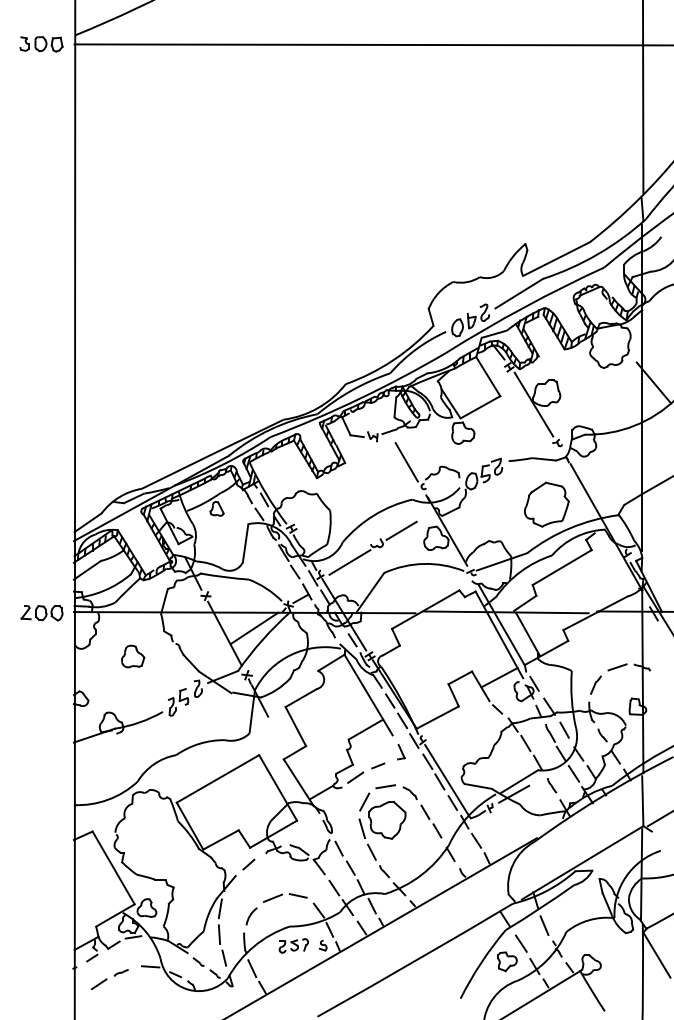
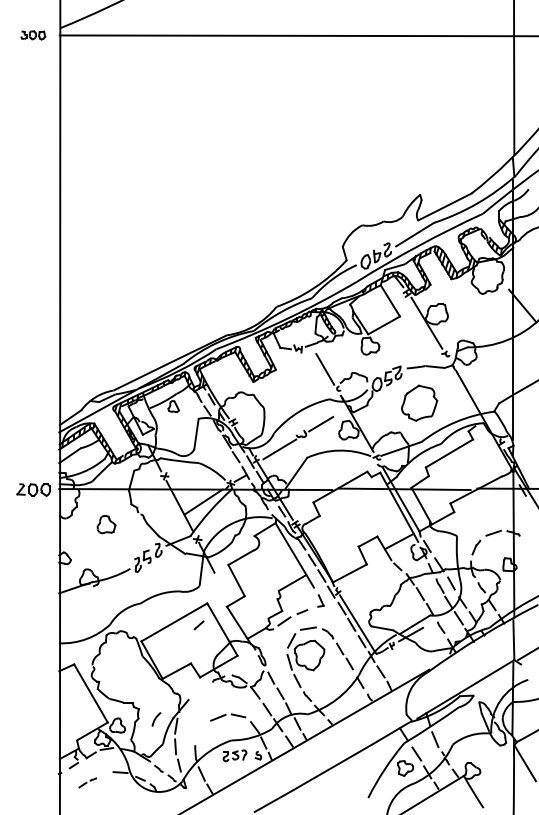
part: (41, 44) -> (33, 35), size x0.7
part: (546, 504) -> (419, 403), moved
line: (248, 864) -> (198, 625), moved
arc: (251, 915) -> (156, 718), moved
part: (109, 979) -> (87, 782), size x0.6

